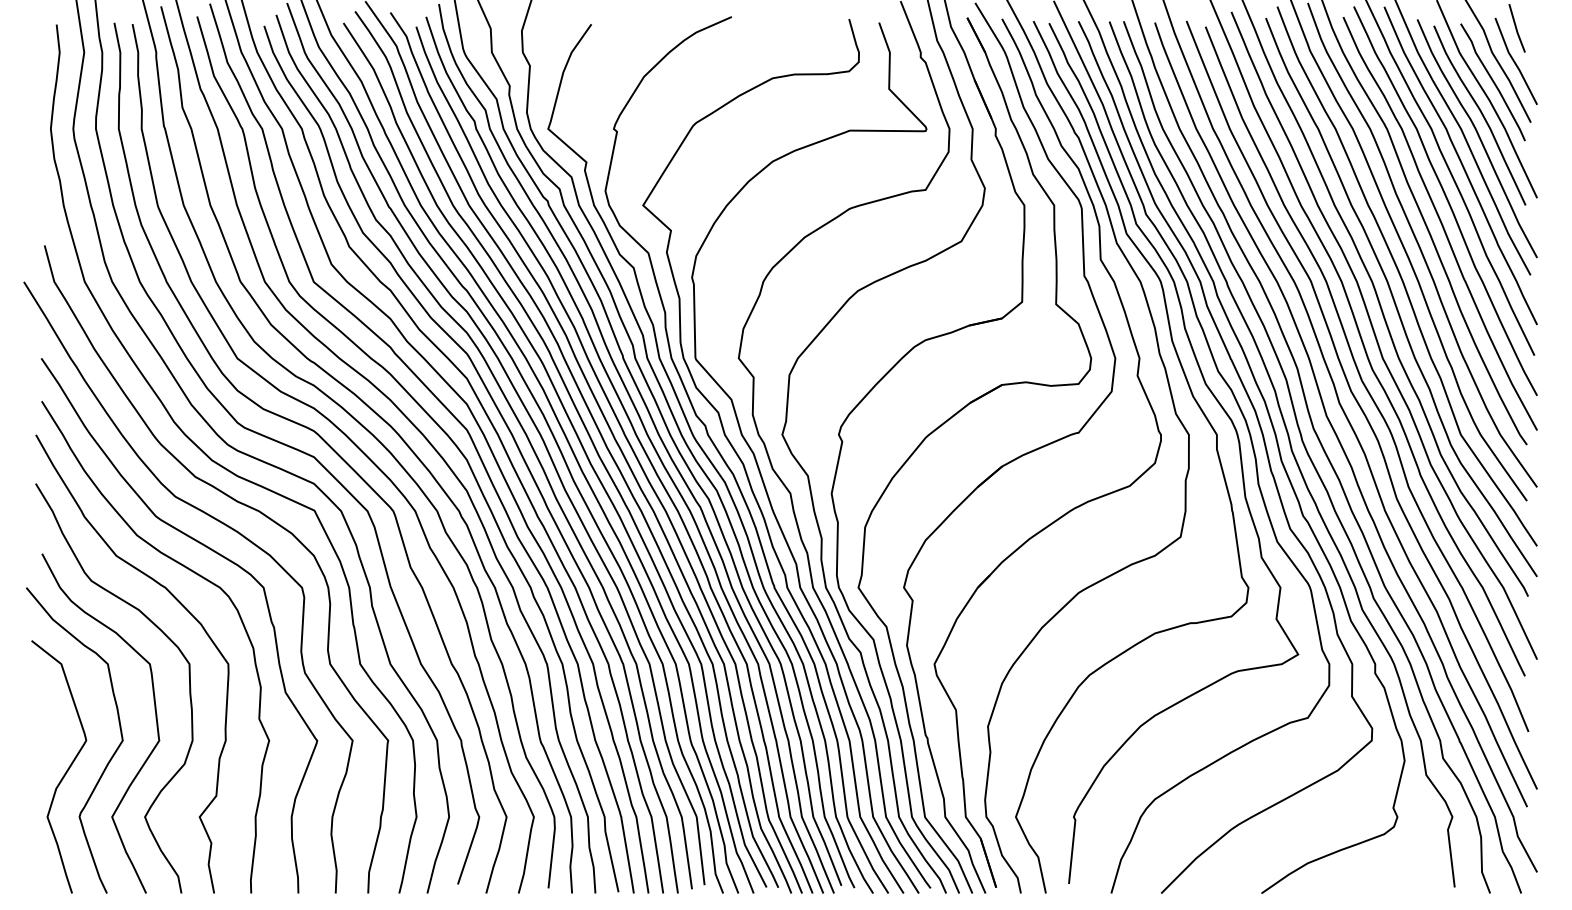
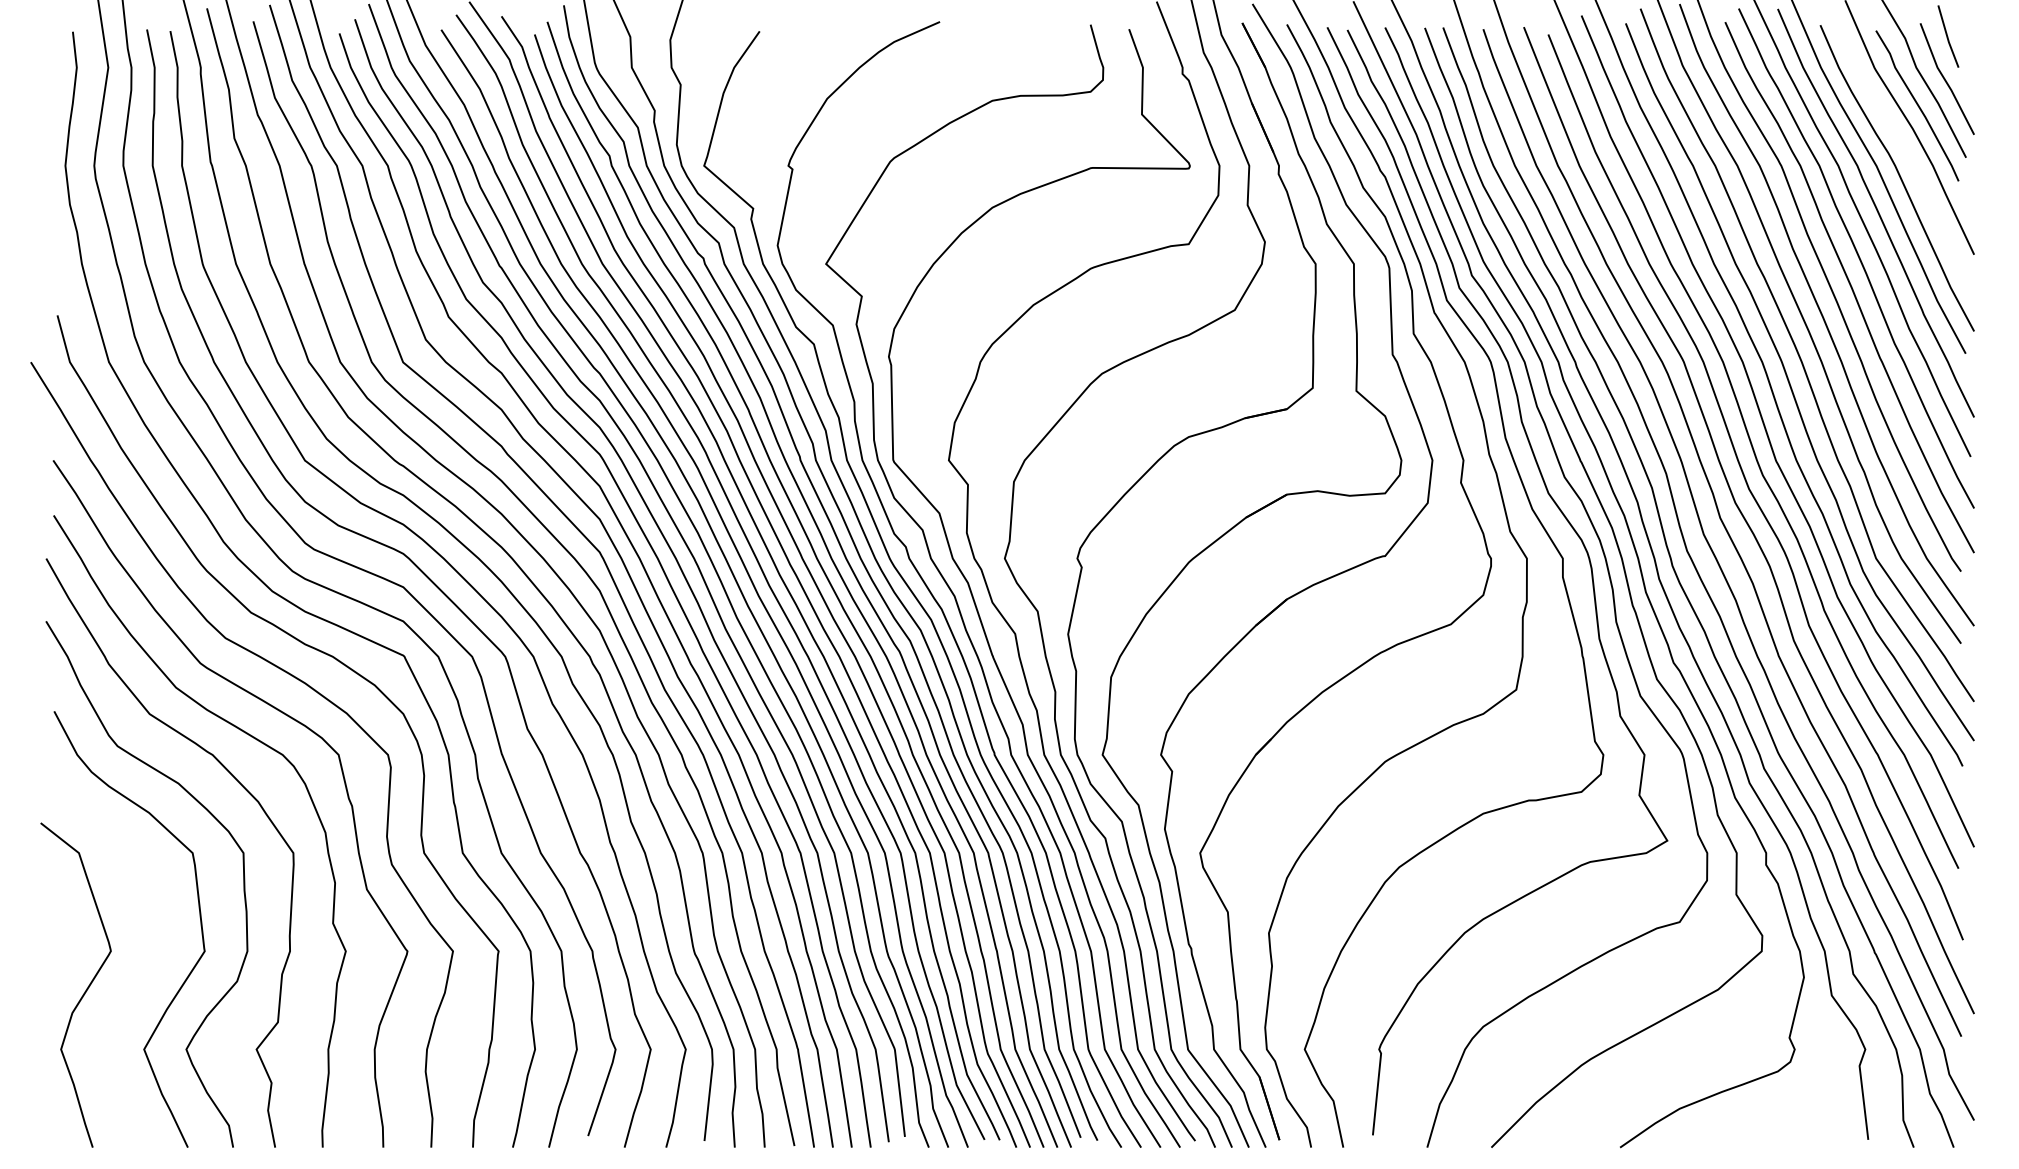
curve: (1481, 113) -> (1902, 146), removed
curve: (107, 762) -> (138, 979), removed

